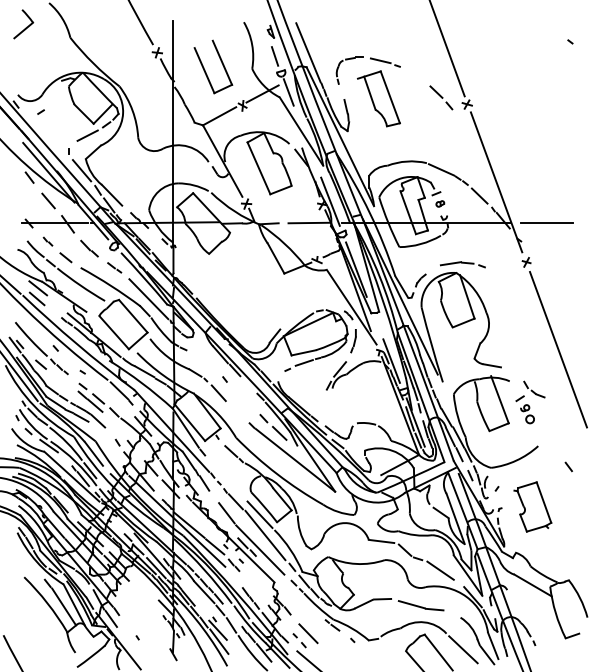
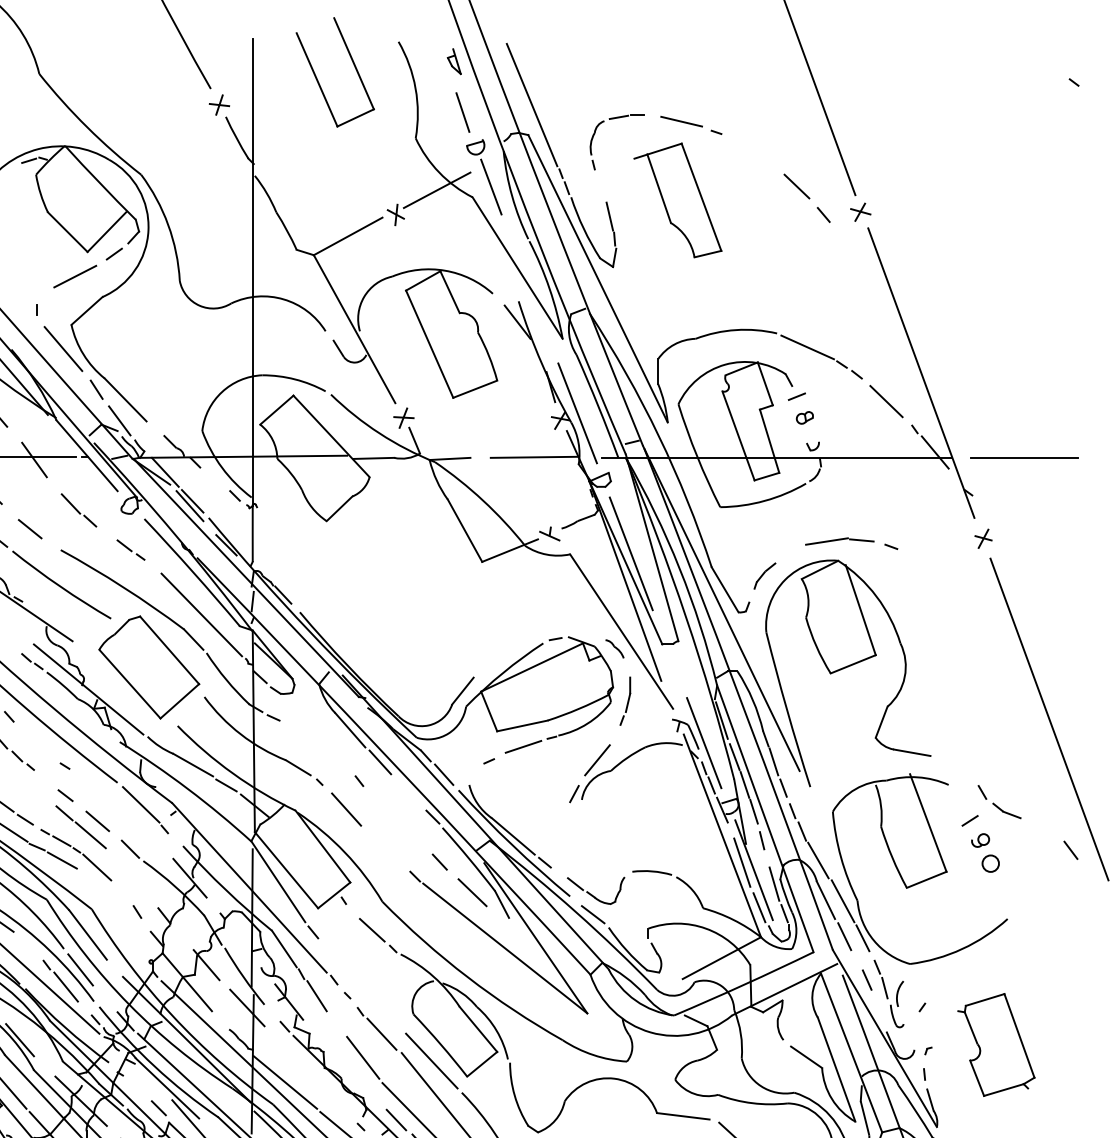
part: (221, 63) -> (352, 65), moved
line: (568, 466) -> (1070, 849), moved

